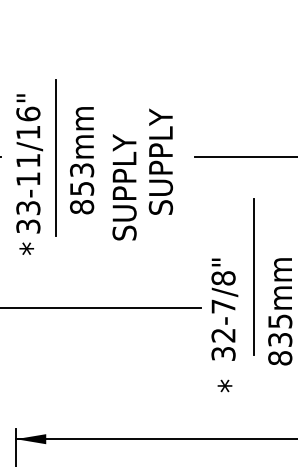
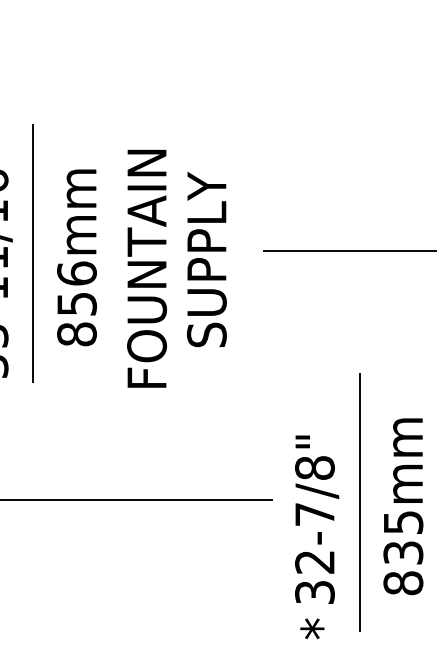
text: (124, 167) -> (146, 269), SUPPLY -> FOUNTAIN
text: (82, 170) -> (77, 273), 853mm -> 856mm
line: (253, 276) -> (359, 501), moved
text: (224, 309) -> (316, 519), moved

